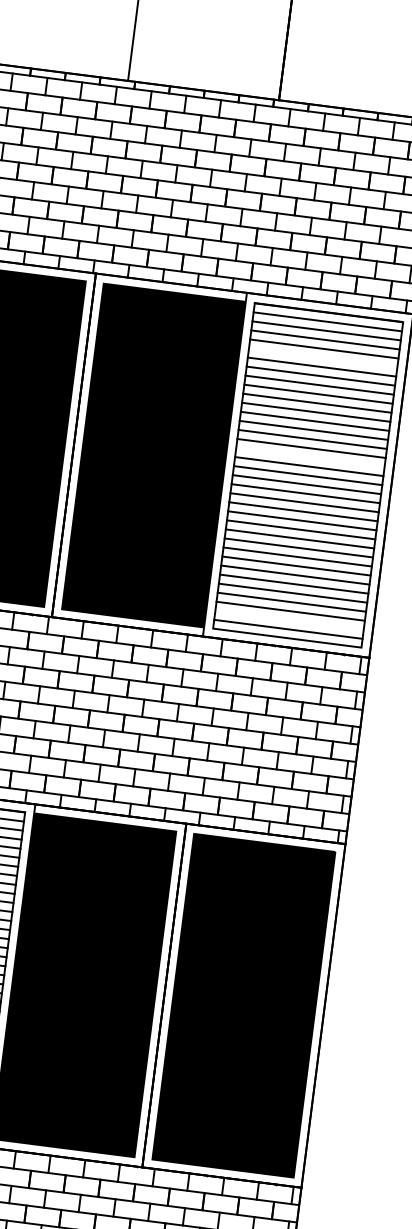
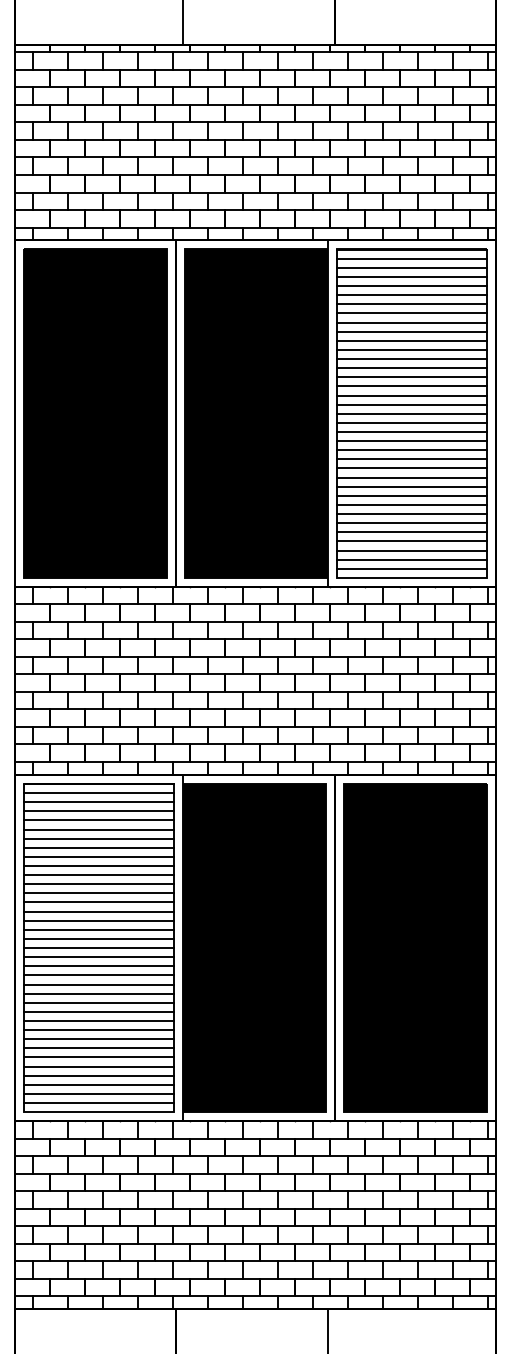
line: (322, 358) -> (411, 295), added
line: (310, 457) -> (411, 395), added
line: (289, 620) -> (411, 559), added

